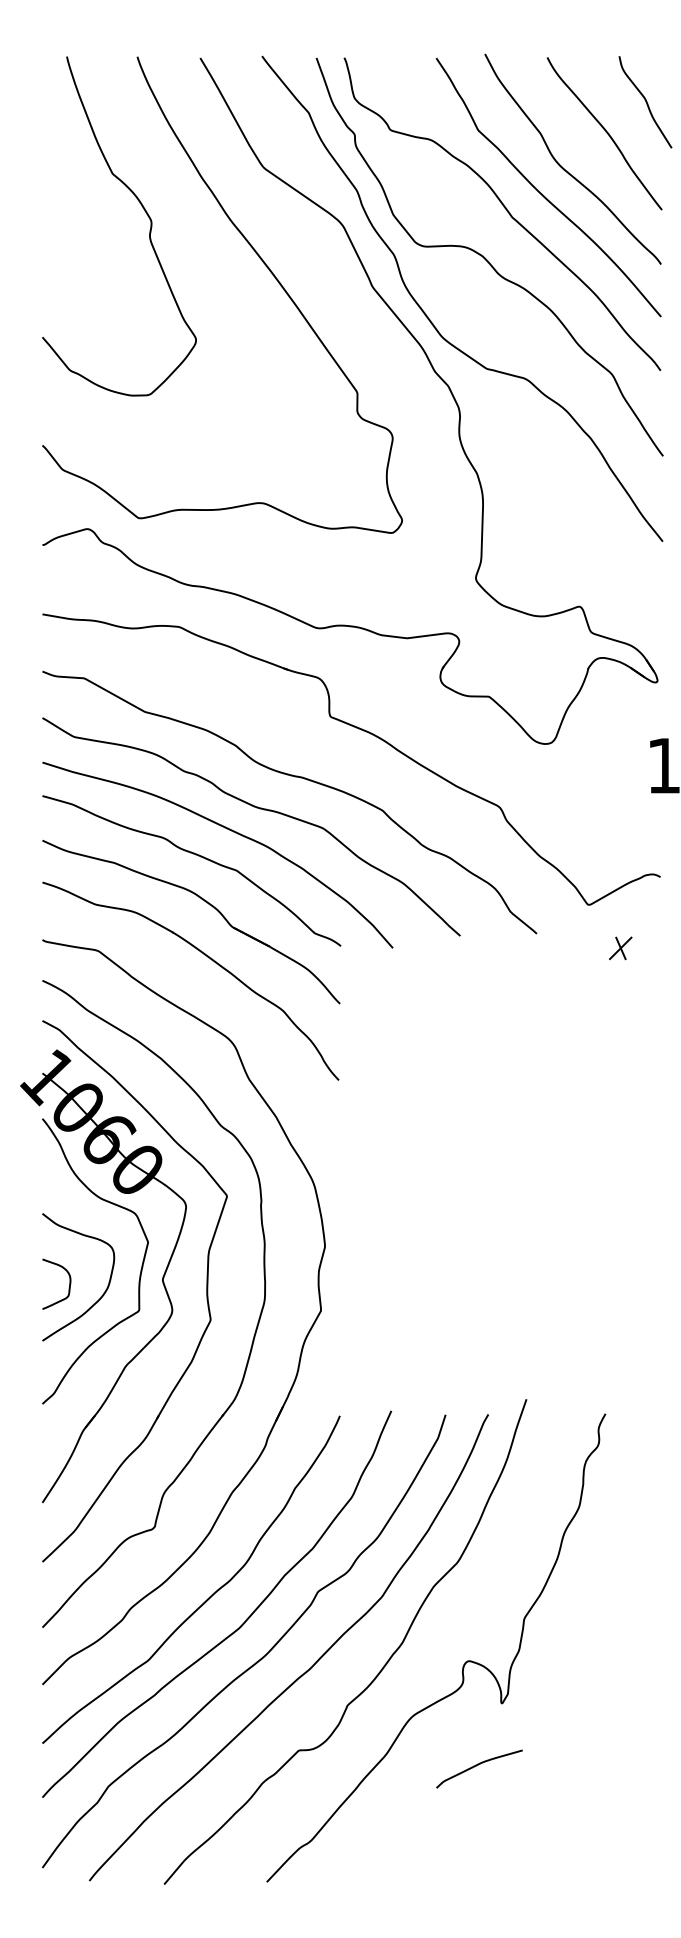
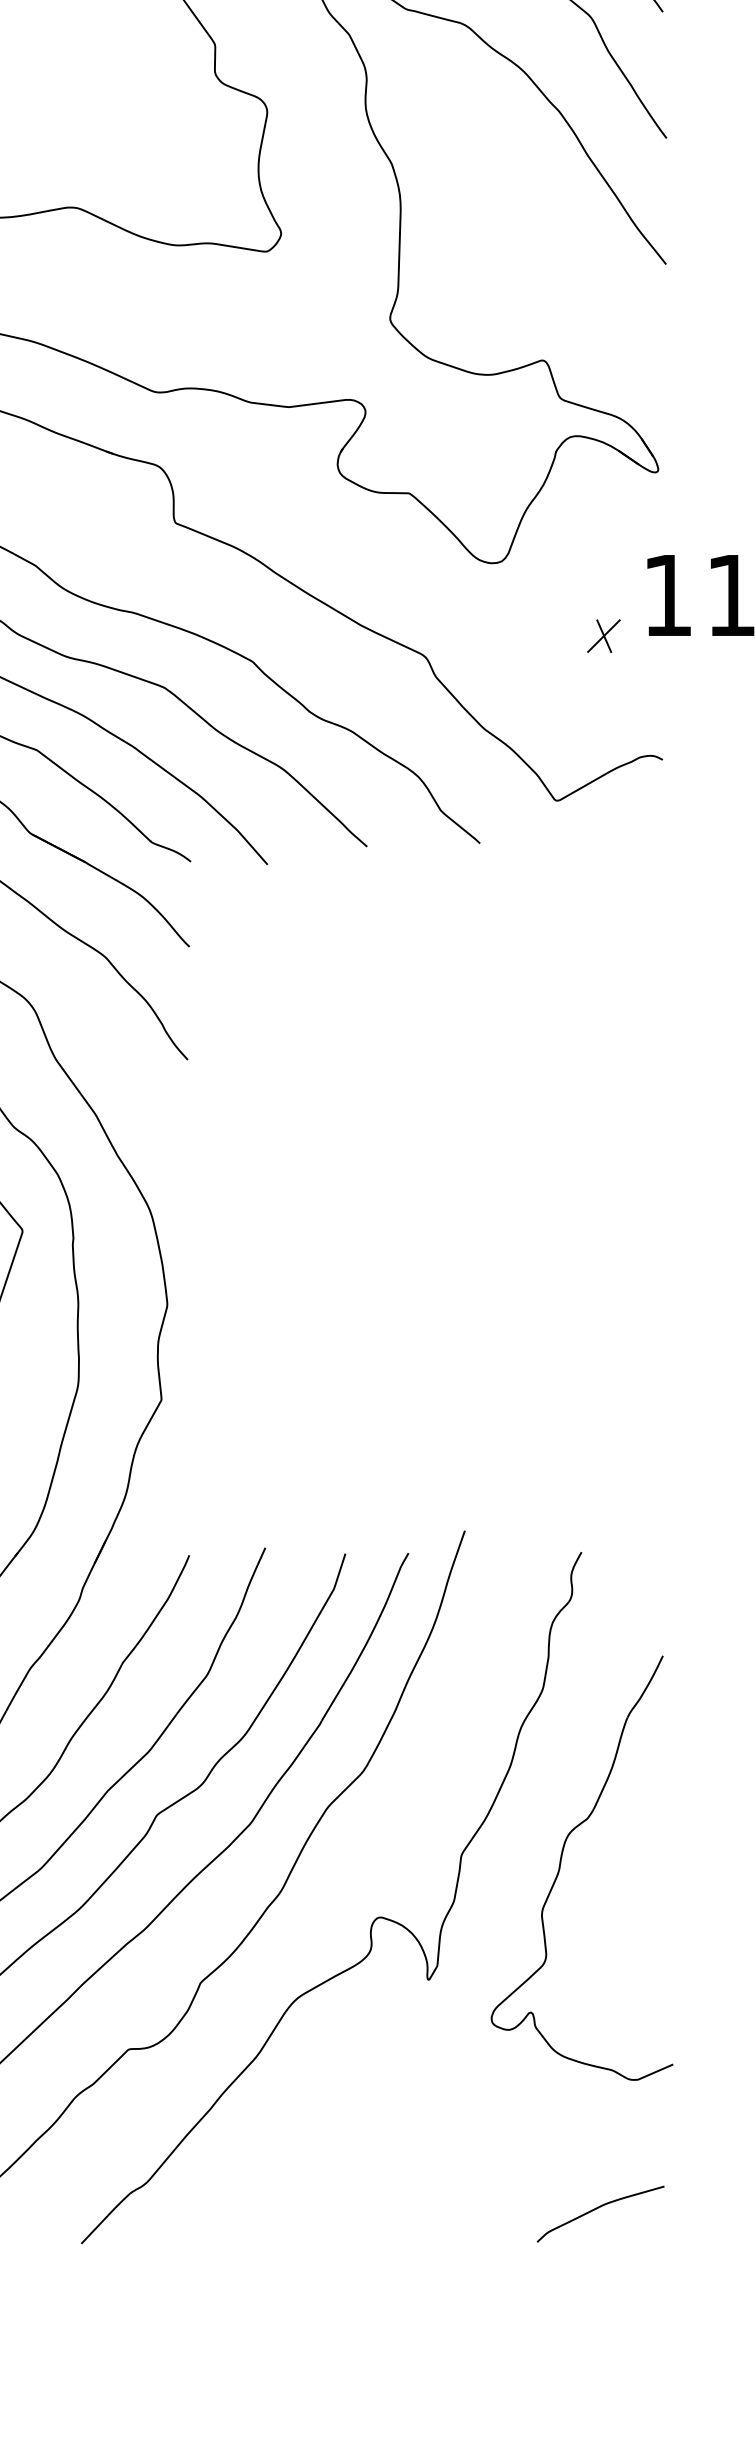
part: (620, 948) -> (603, 636), moved
part: (592, 1624) -> (562, 1863), added
curve: (478, 1765) -> (599, 2208), moved

